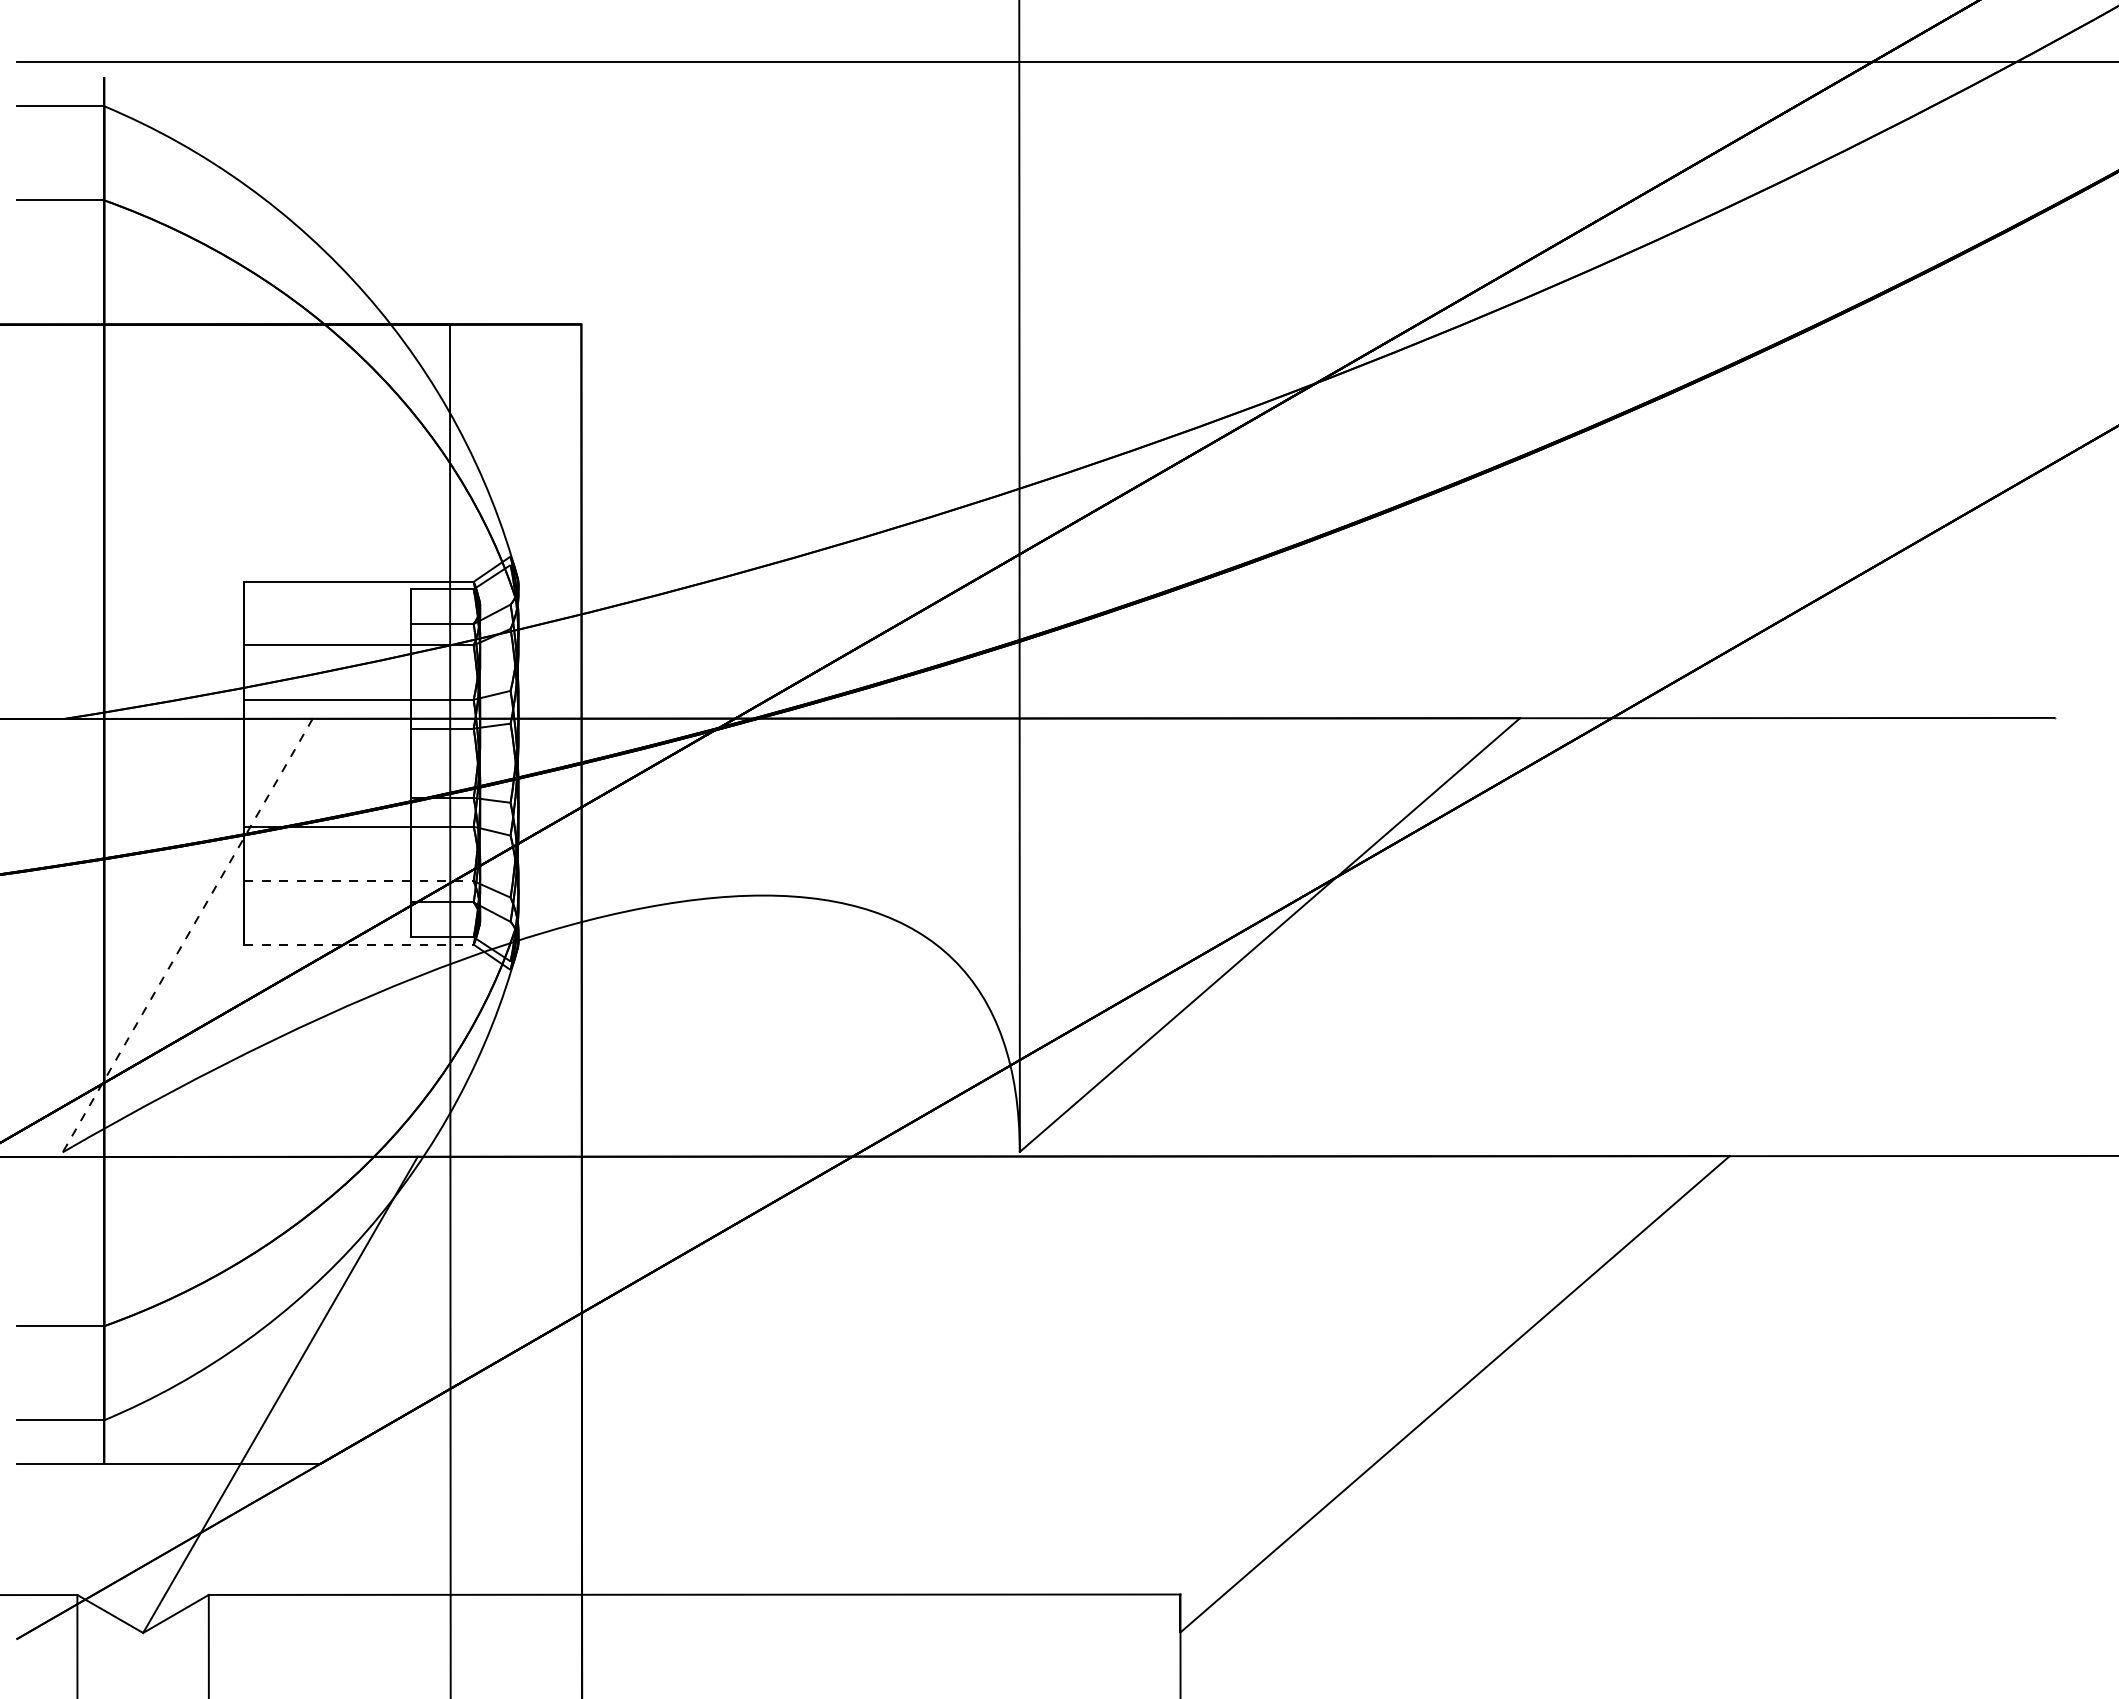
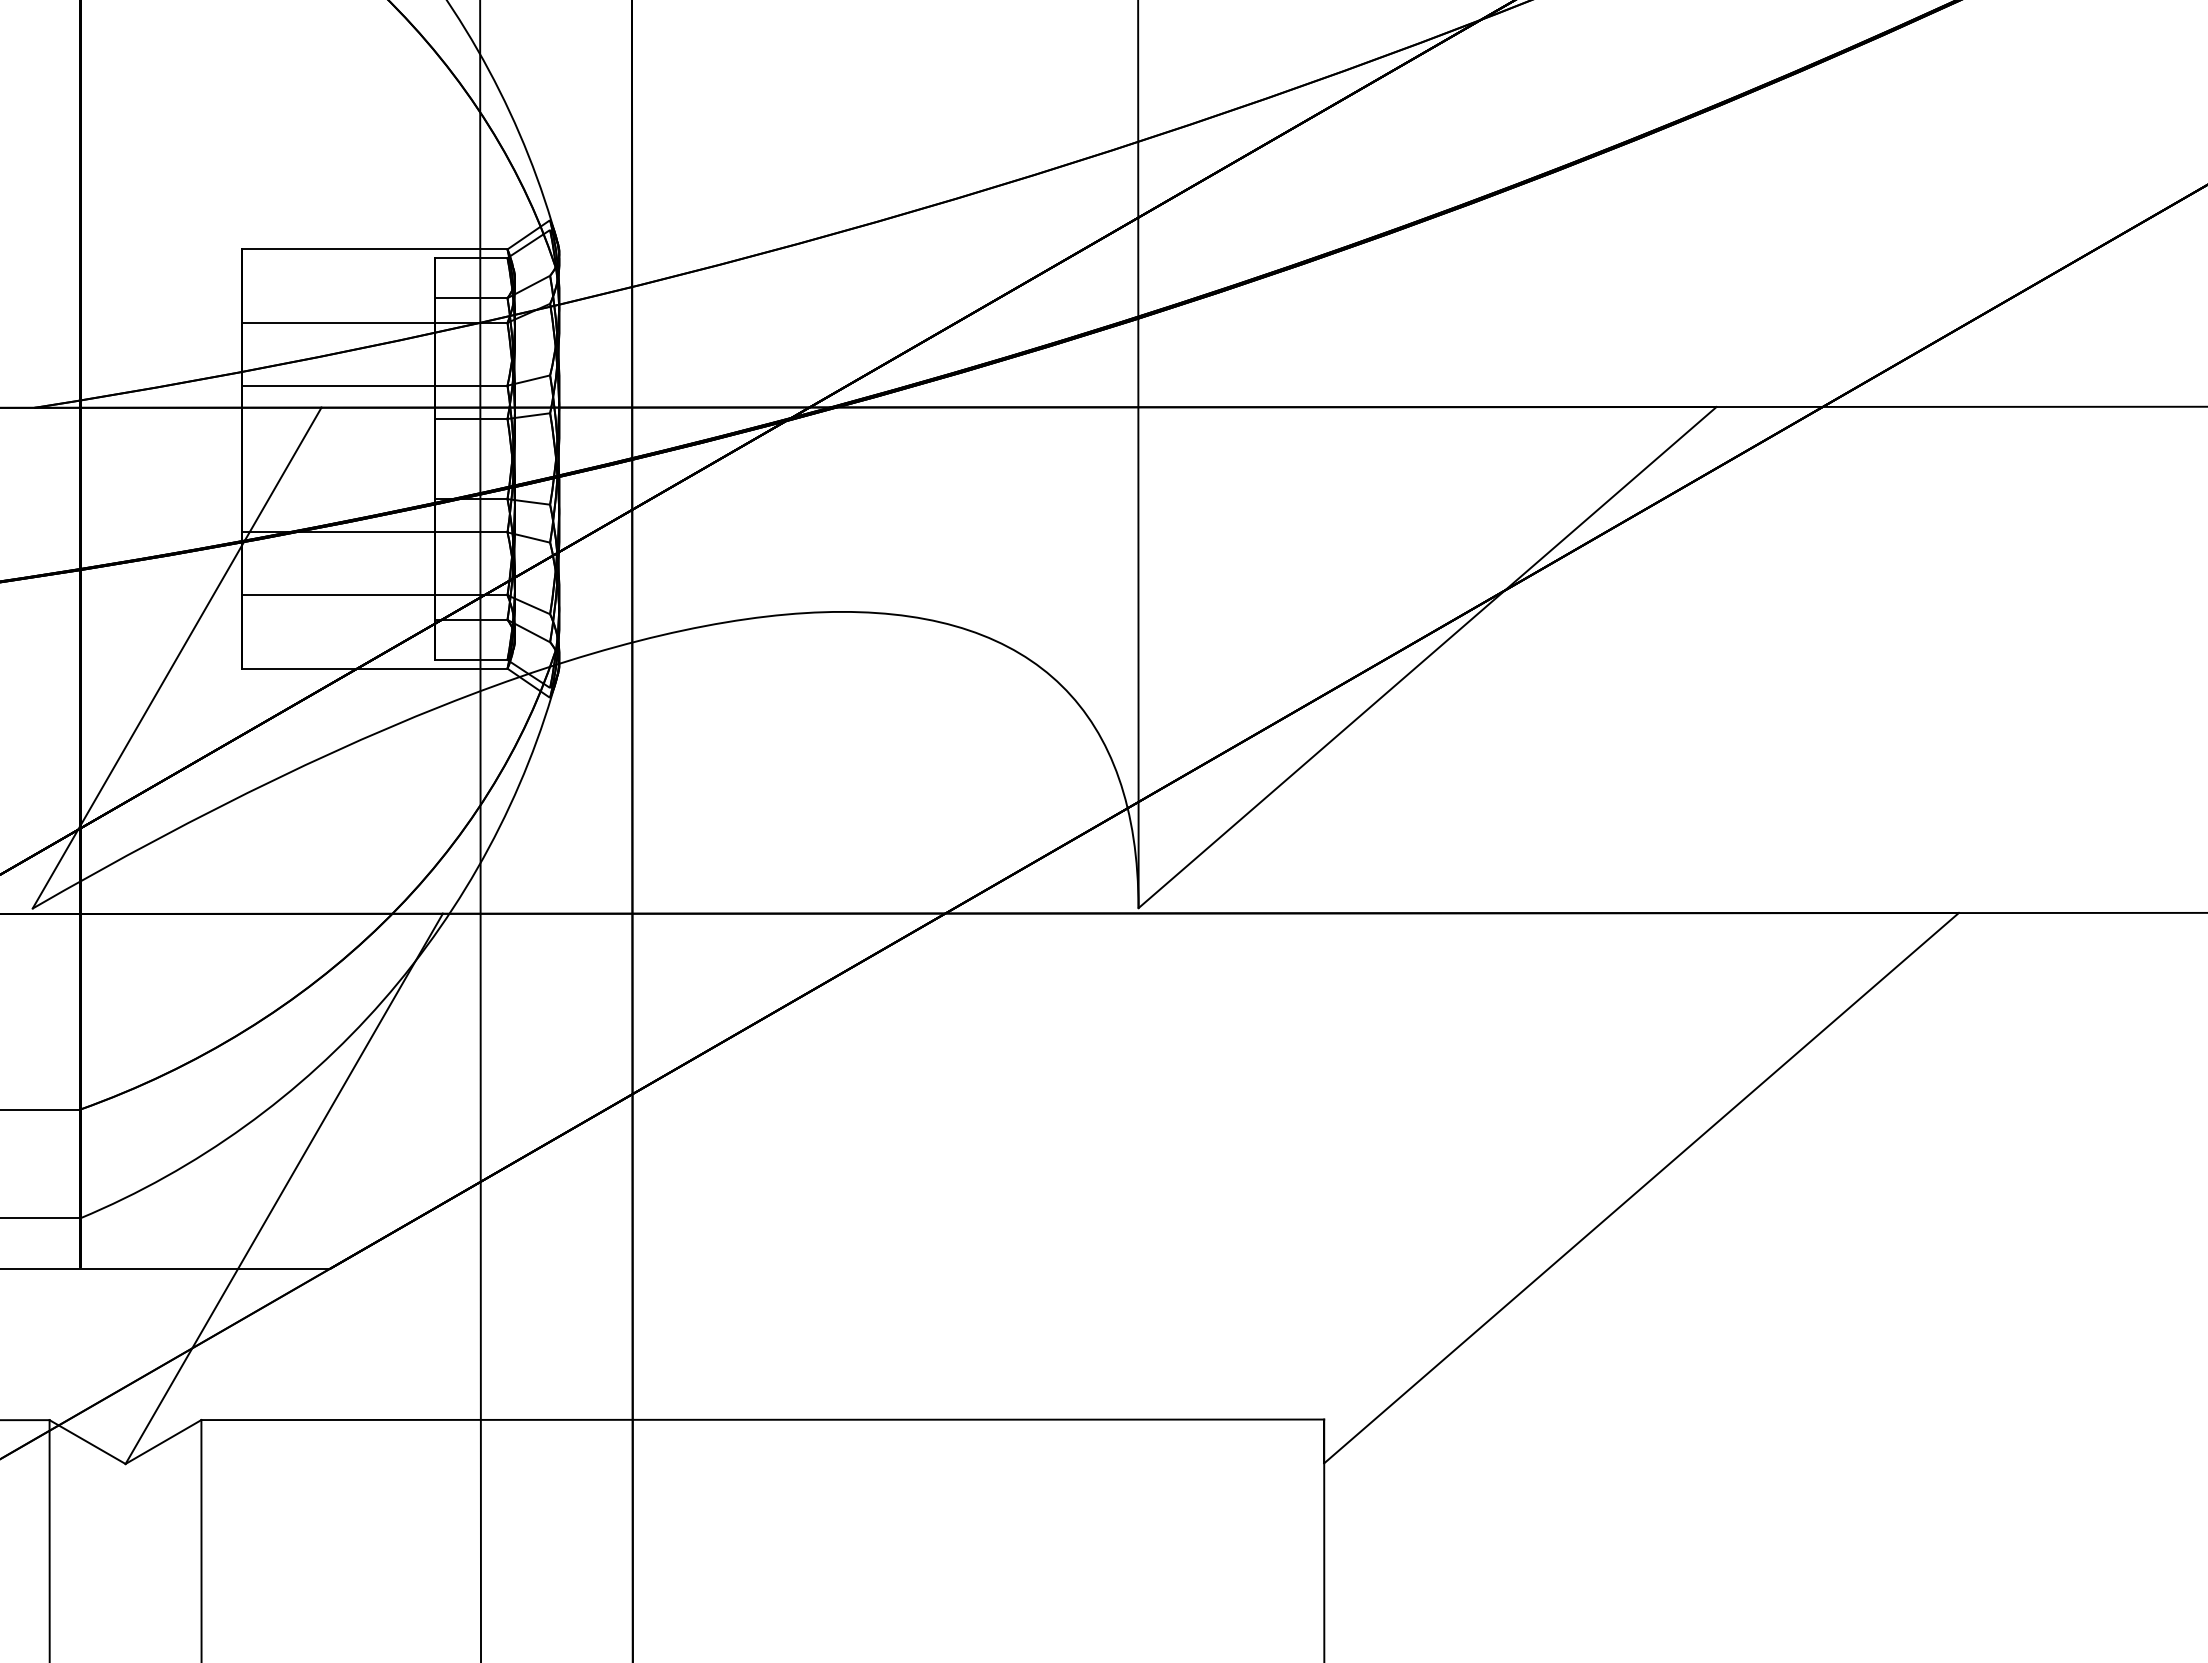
line: (359, 881) -> (375, 595), dashed -> solid
line: (187, 936) -> (176, 659), dashed -> solid
line: (359, 944) -> (375, 668), dashed -> solid

